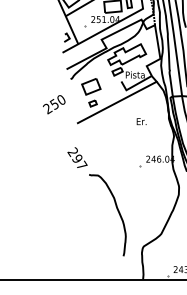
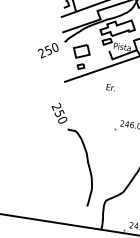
text: (54, 104) -> (48, 50), moved
text: (141, 121) -> (110, 87), moved
text: (79, 161) -> (61, 116), 297 -> 250

